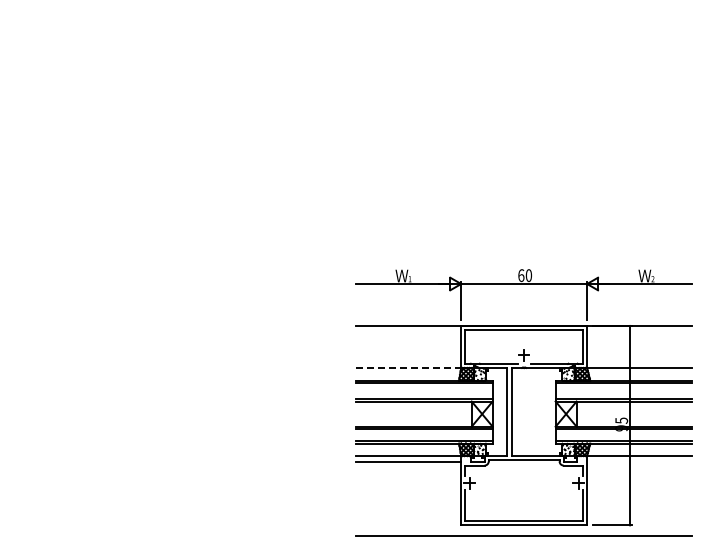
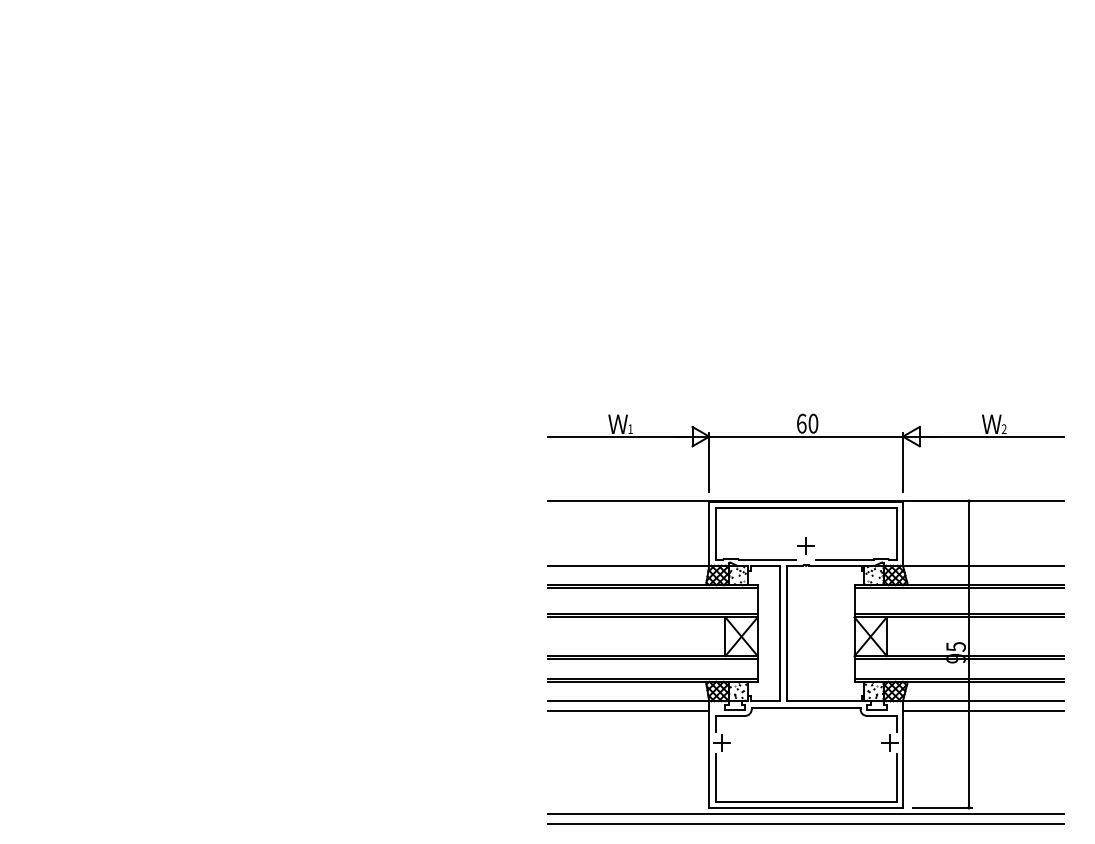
line: (409, 367) -> (629, 565), dashed -> solid
line: (639, 462) -> (983, 711), added
line: (524, 529) -> (806, 814), added

